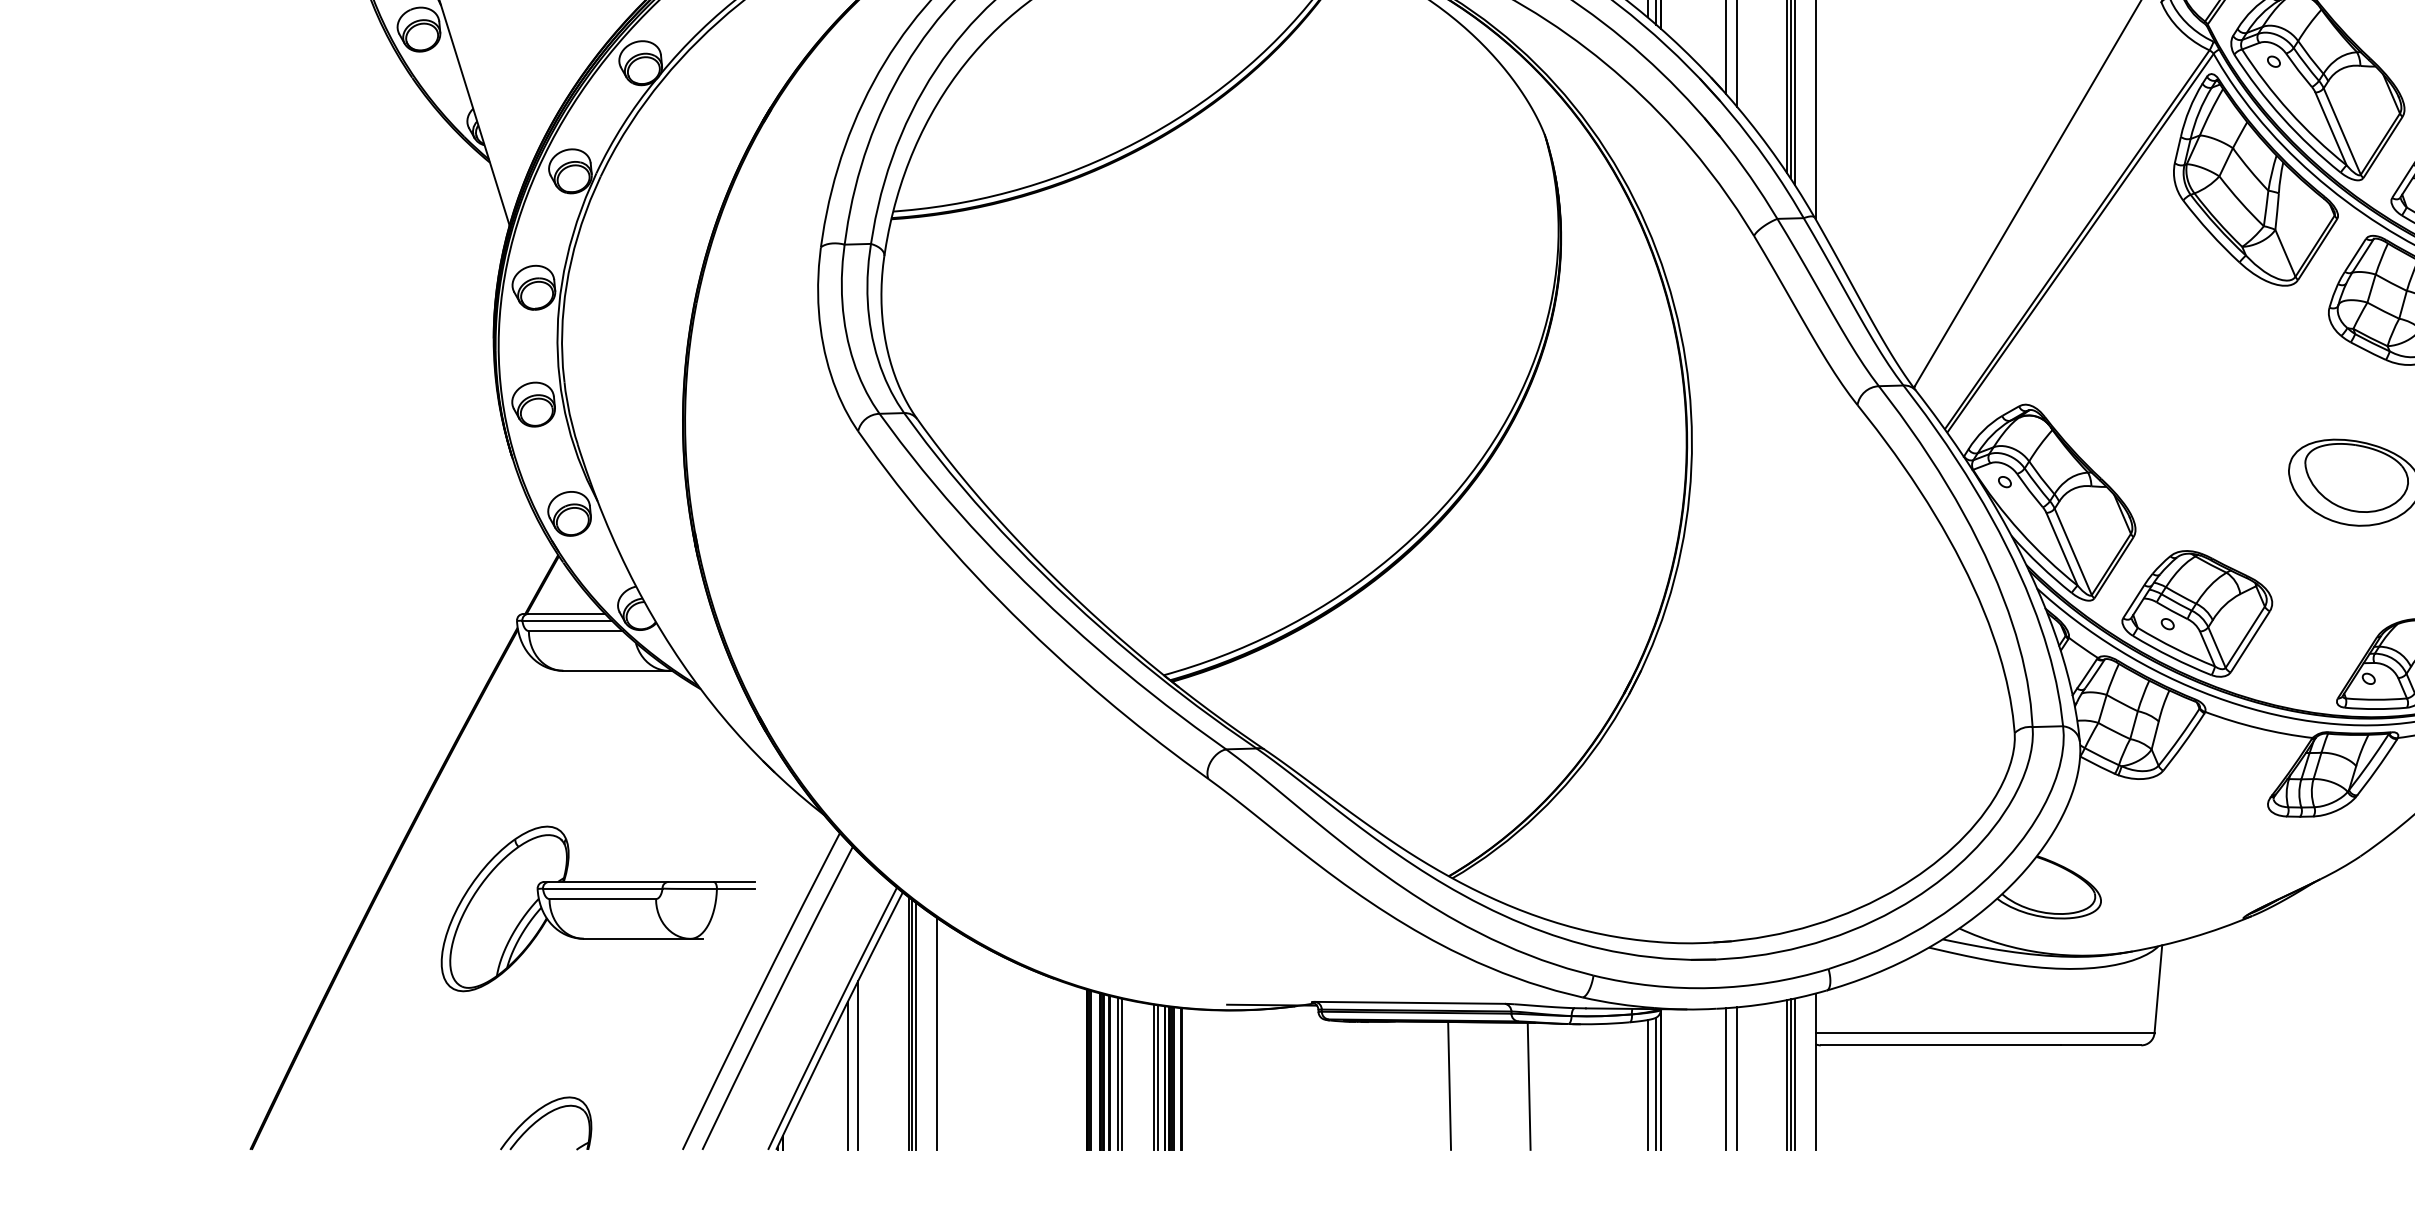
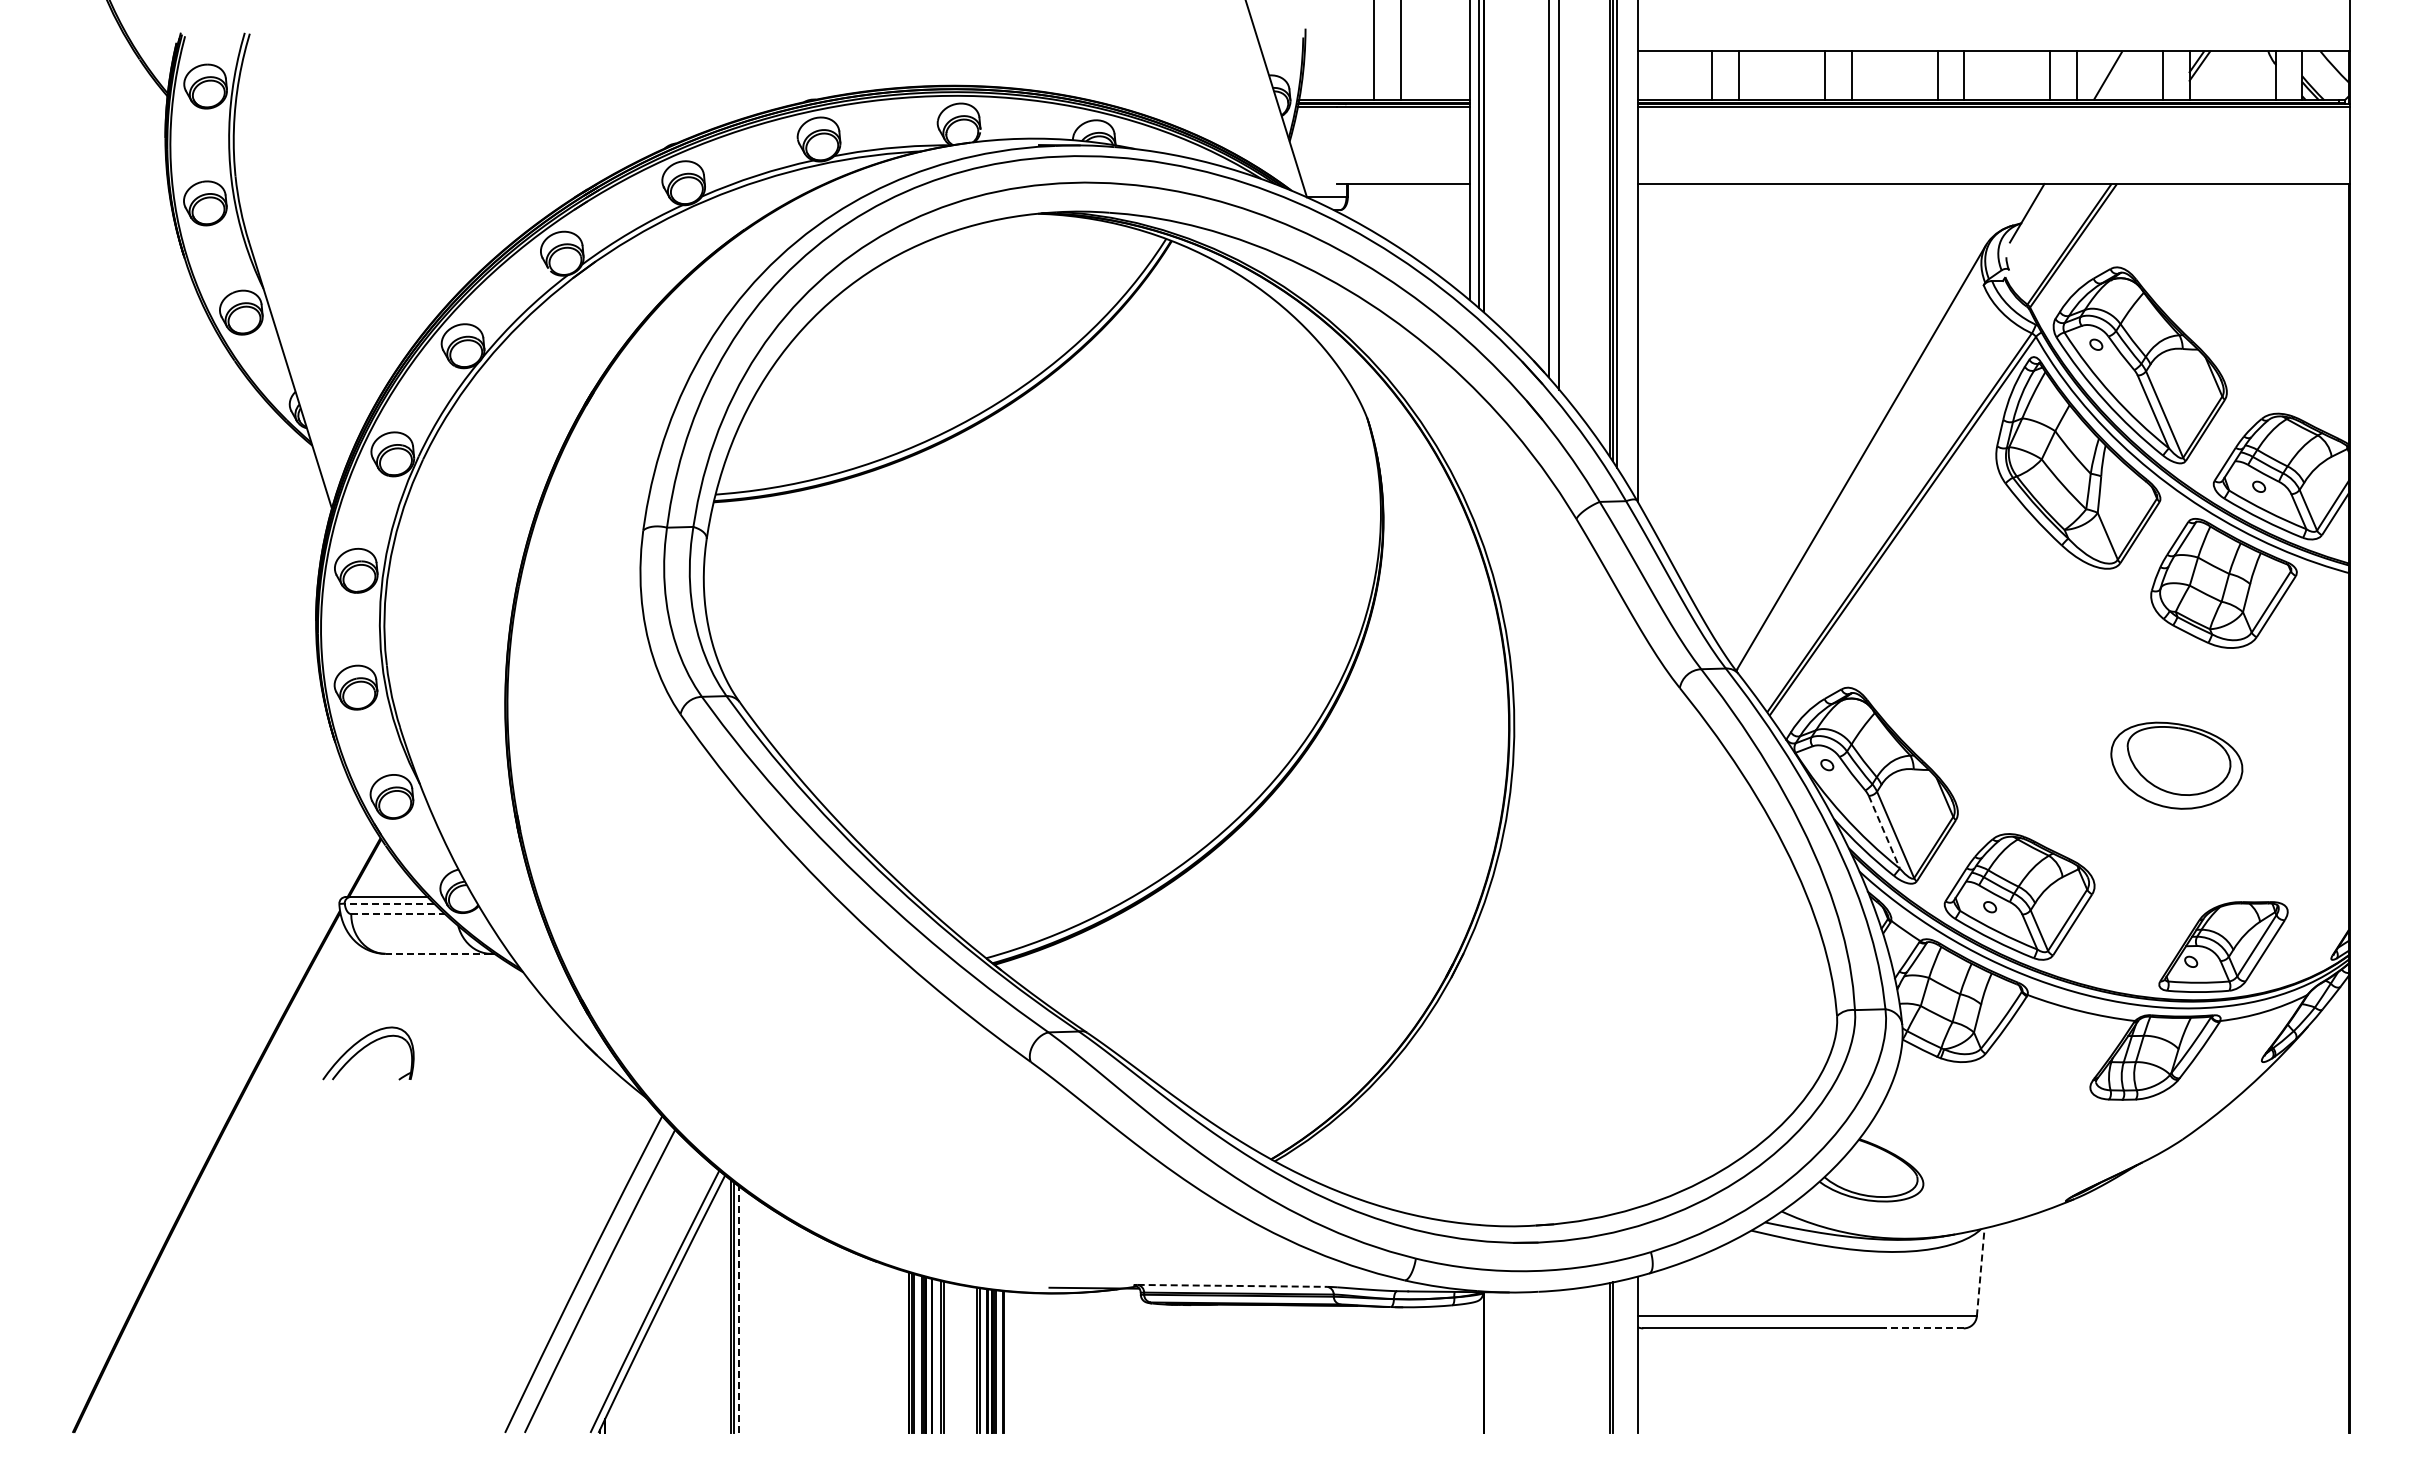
line: (2062, 549) -> (1884, 832), solid -> dashed
line: (567, 620) -> (389, 903), solid -> dashed
line: (576, 631) -> (398, 914), solid -> dashed
line: (616, 670) -> (438, 953), solid -> dashed
part: (598, 908) -> (420, 1191), removed
line: (2158, 988) -> (1980, 1271), solid -> dashed
line: (1410, 1002) -> (1232, 1285), solid -> dashed
line: (916, 1025) -> (738, 1308), solid -> dashed
line: (937, 1033) -> (759, 1316), removed
line: (2101, 1045) -> (1923, 1328), solid -> dashed
line: (858, 1064) -> (680, 1347), removed
line: (1795, 1073) -> (1617, 1356), removed
line: (848, 1075) -> (670, 1358), removed
line: (1726, 1078) -> (1548, 1361), removed
line: (1737, 1078) -> (1559, 1361), removed
line: (1656, 1083) -> (1478, 1366), removed
line: (1647, 1084) -> (1469, 1367), removed
line: (1449, 1085) -> (1271, 1368), removed
line: (1529, 1085) -> (1351, 1368), removed
part: (544, 1117) -> (366, 1047), moved

